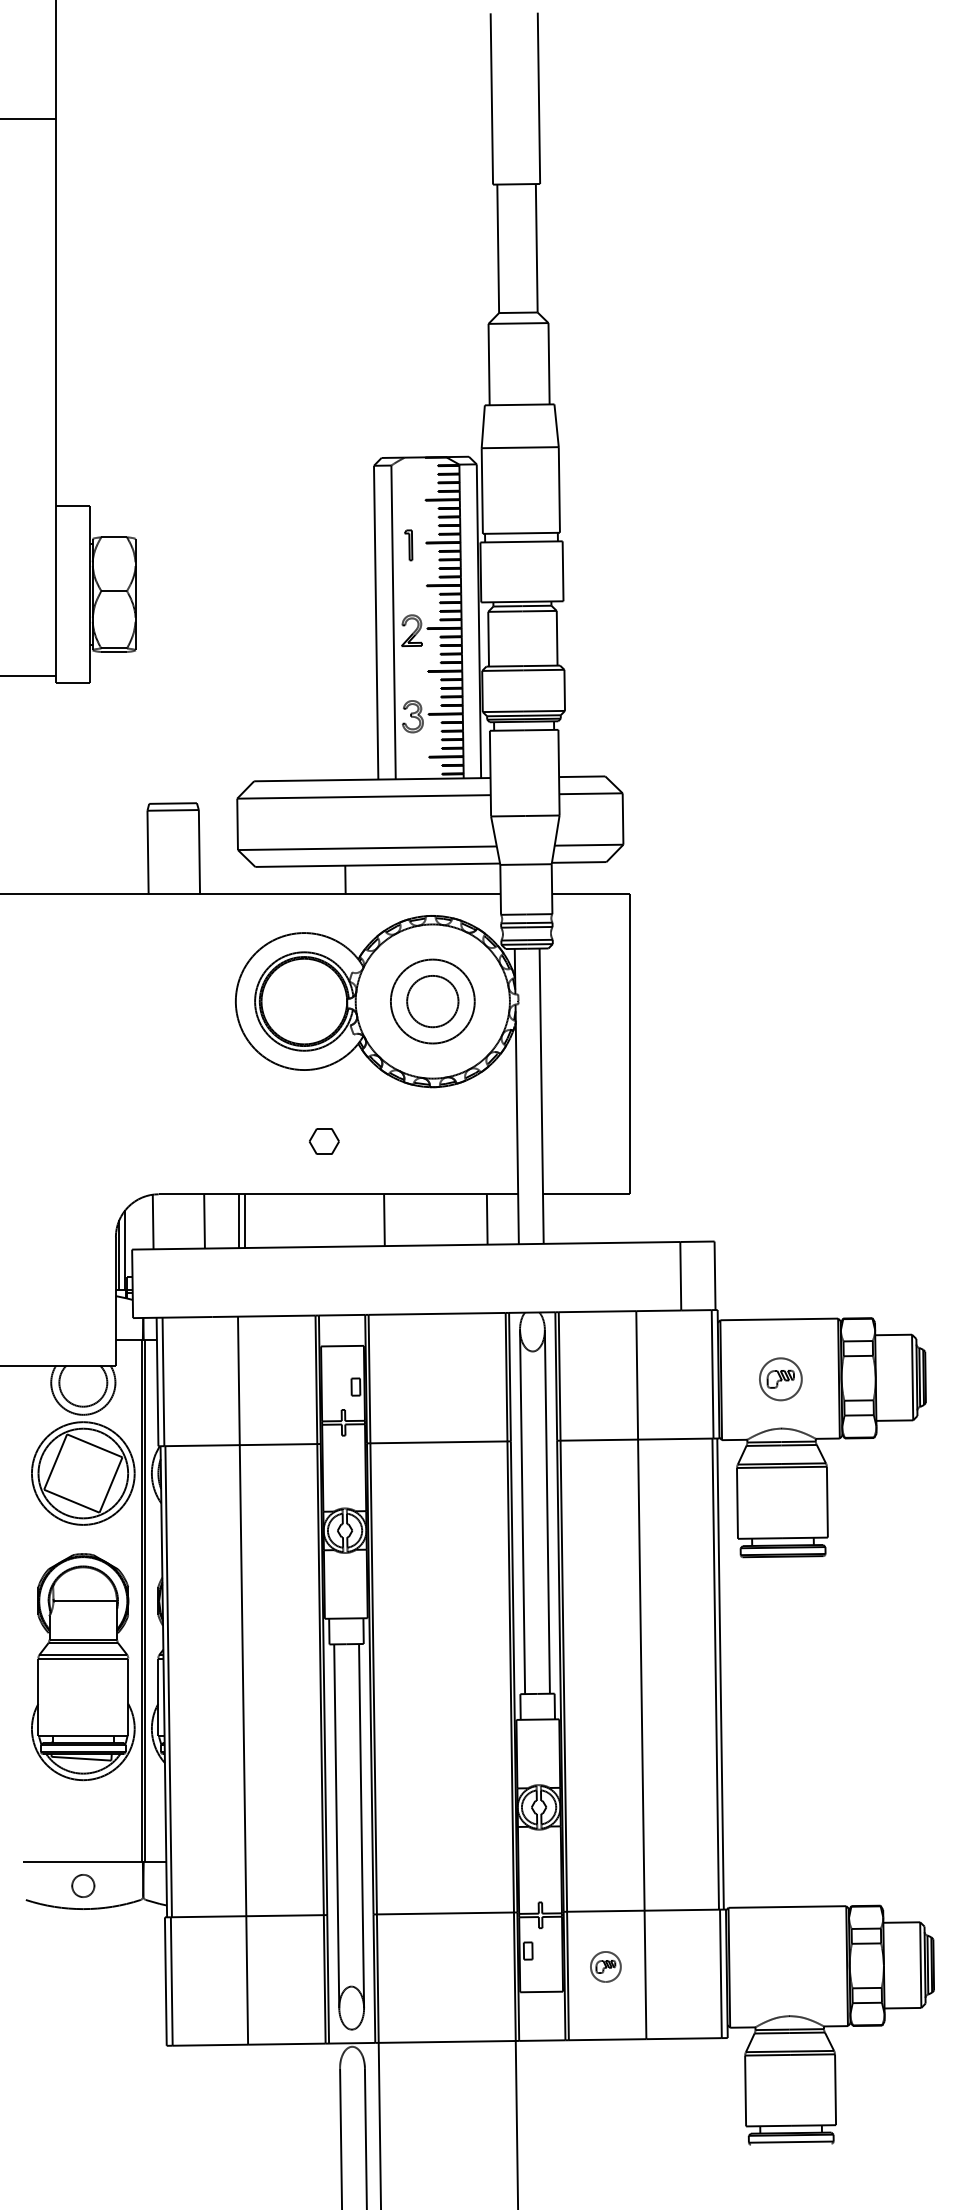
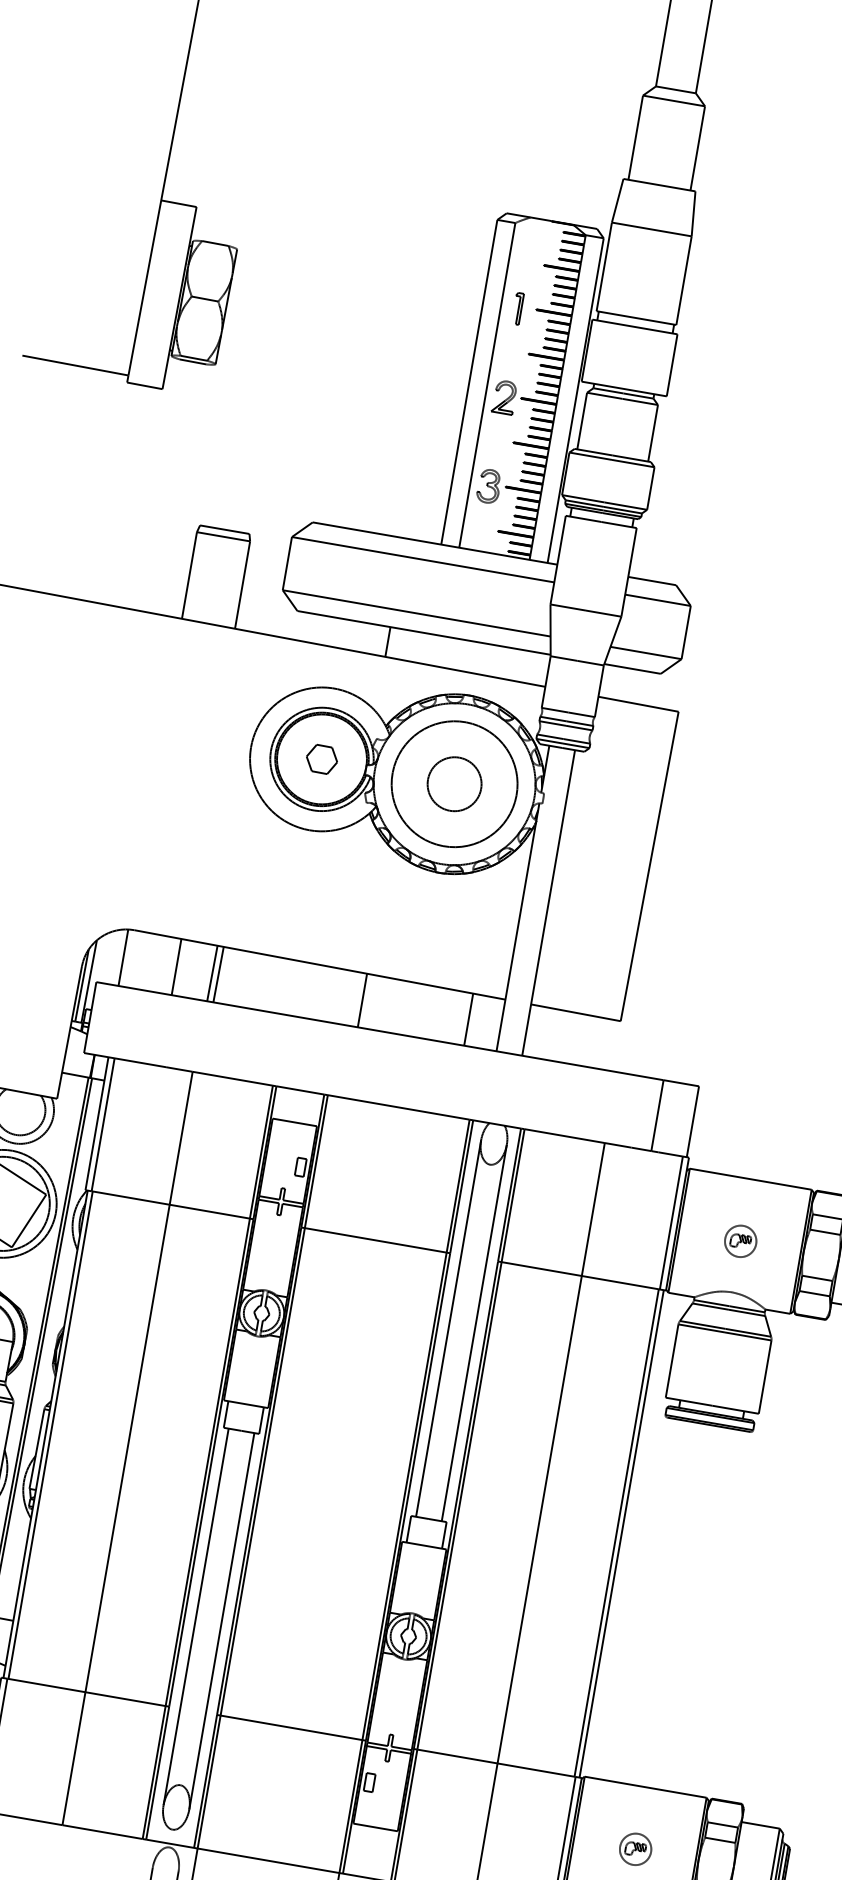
circle: (432, 1001) -> (454, 784), size x1.43
part: (324, 1141) -> (322, 759), moved
part: (780, 1379) -> (740, 1241), size x0.71
part: (605, 1966) -> (635, 1848), moved

